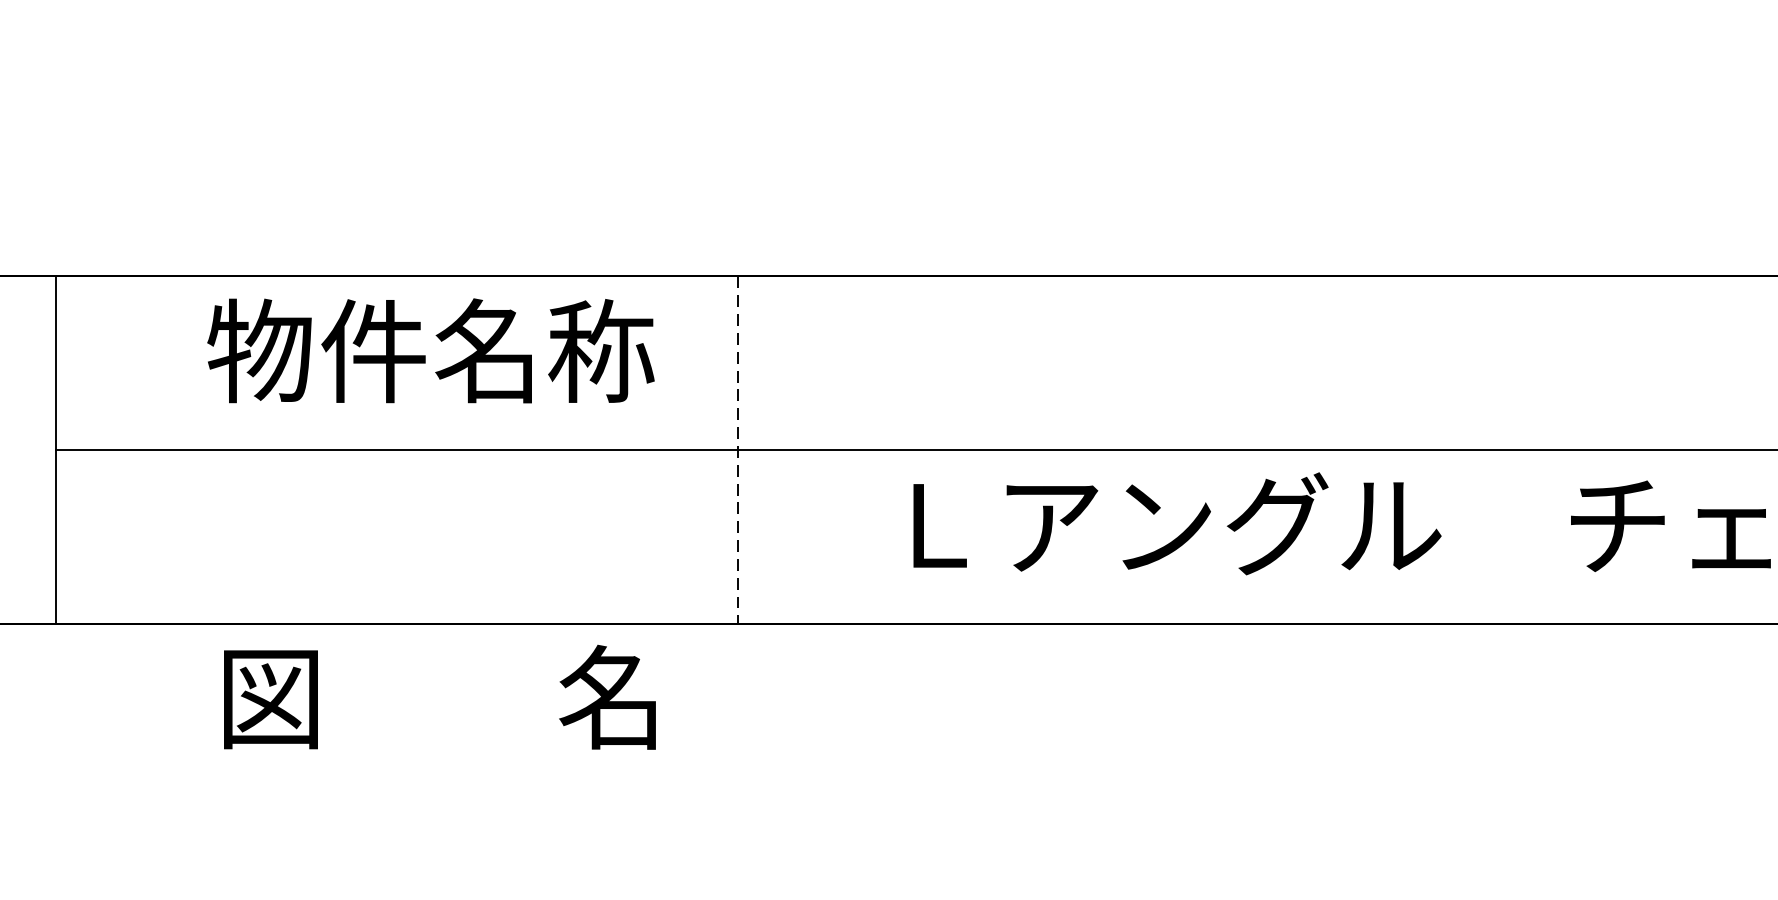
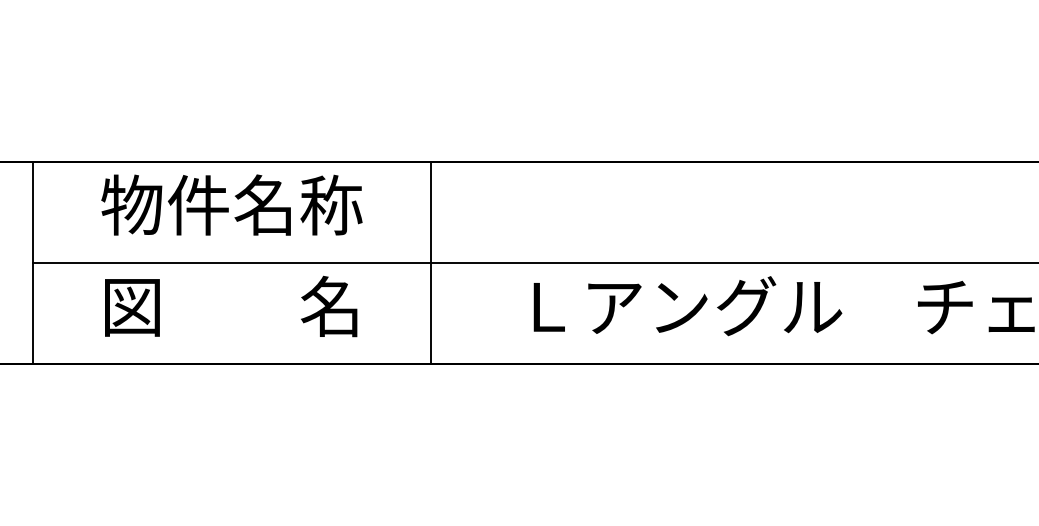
text: (430, 349) -> (231, 204), moved
line: (738, 450) -> (431, 263), dashed -> solid
text: (440, 697) -> (231, 306), moved

